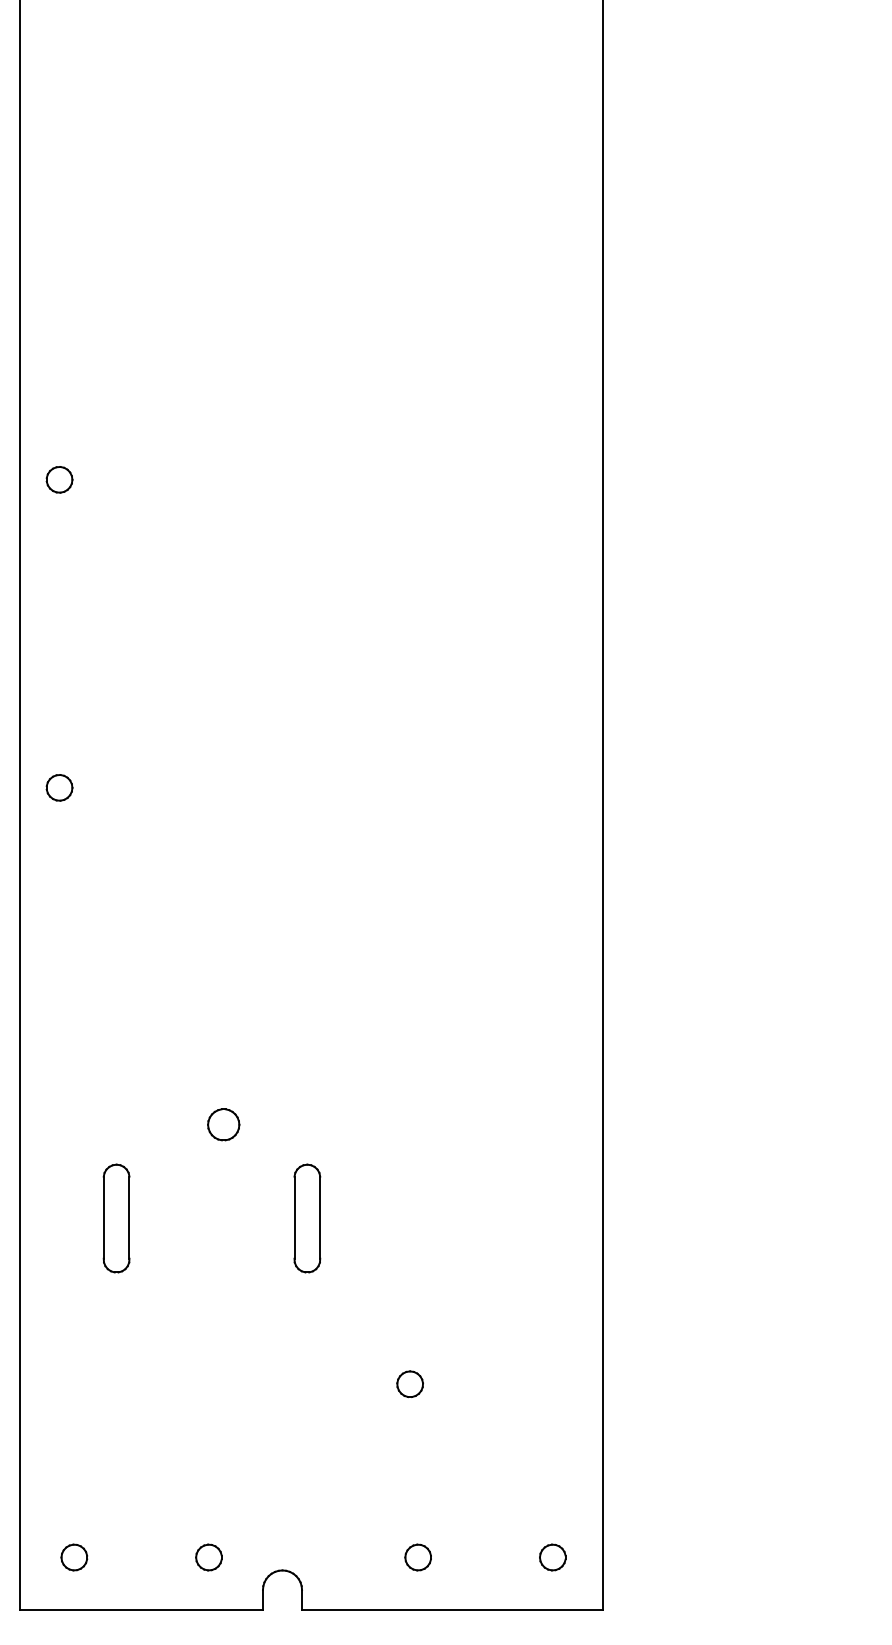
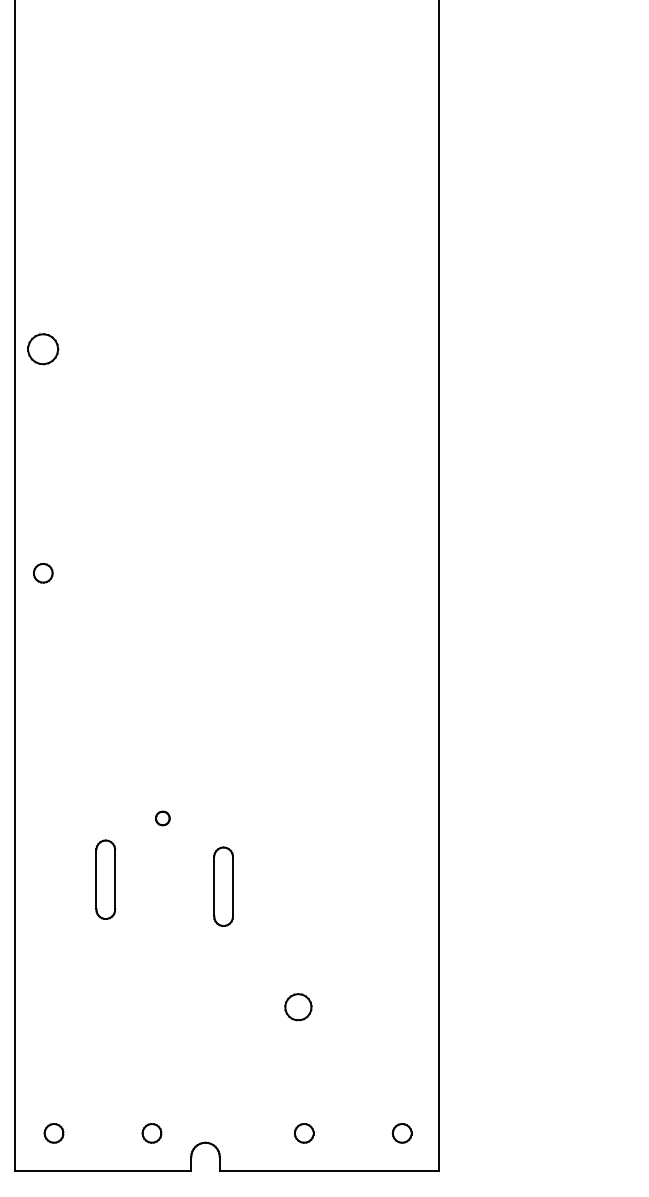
part: (59, 478) -> (43, 348), size x1.6
part: (223, 1124) -> (162, 818), size x0.6
part: (116, 1218) -> (105, 879), moved
part: (410, 1384) -> (298, 1007), size x1.4

